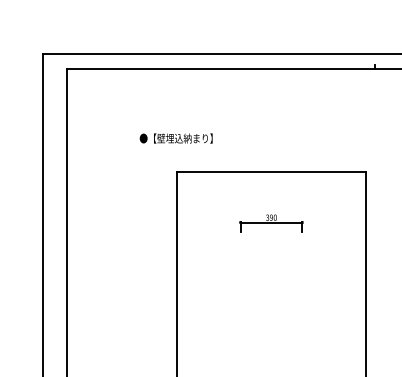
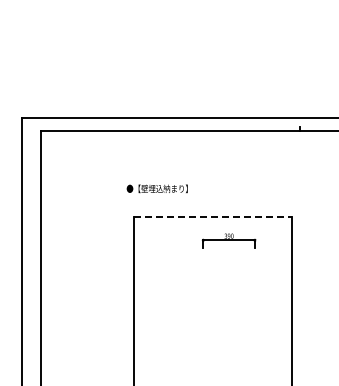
text: (175, 138) -> (156, 188), moved
line: (271, 171) -> (213, 216), solid -> dashed
part: (270, 222) -> (228, 240), moved

